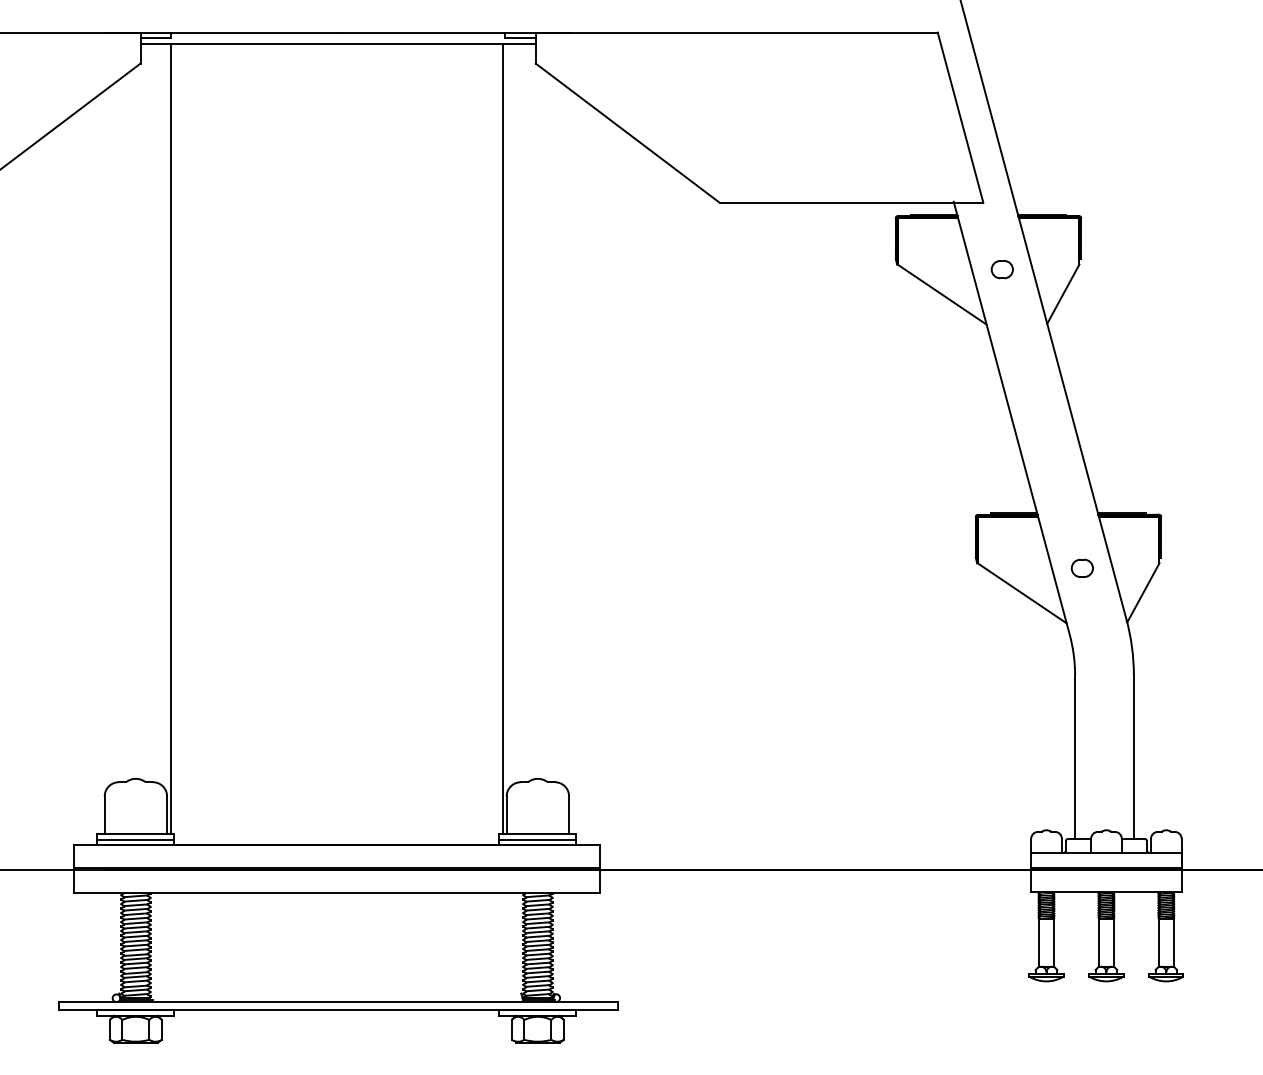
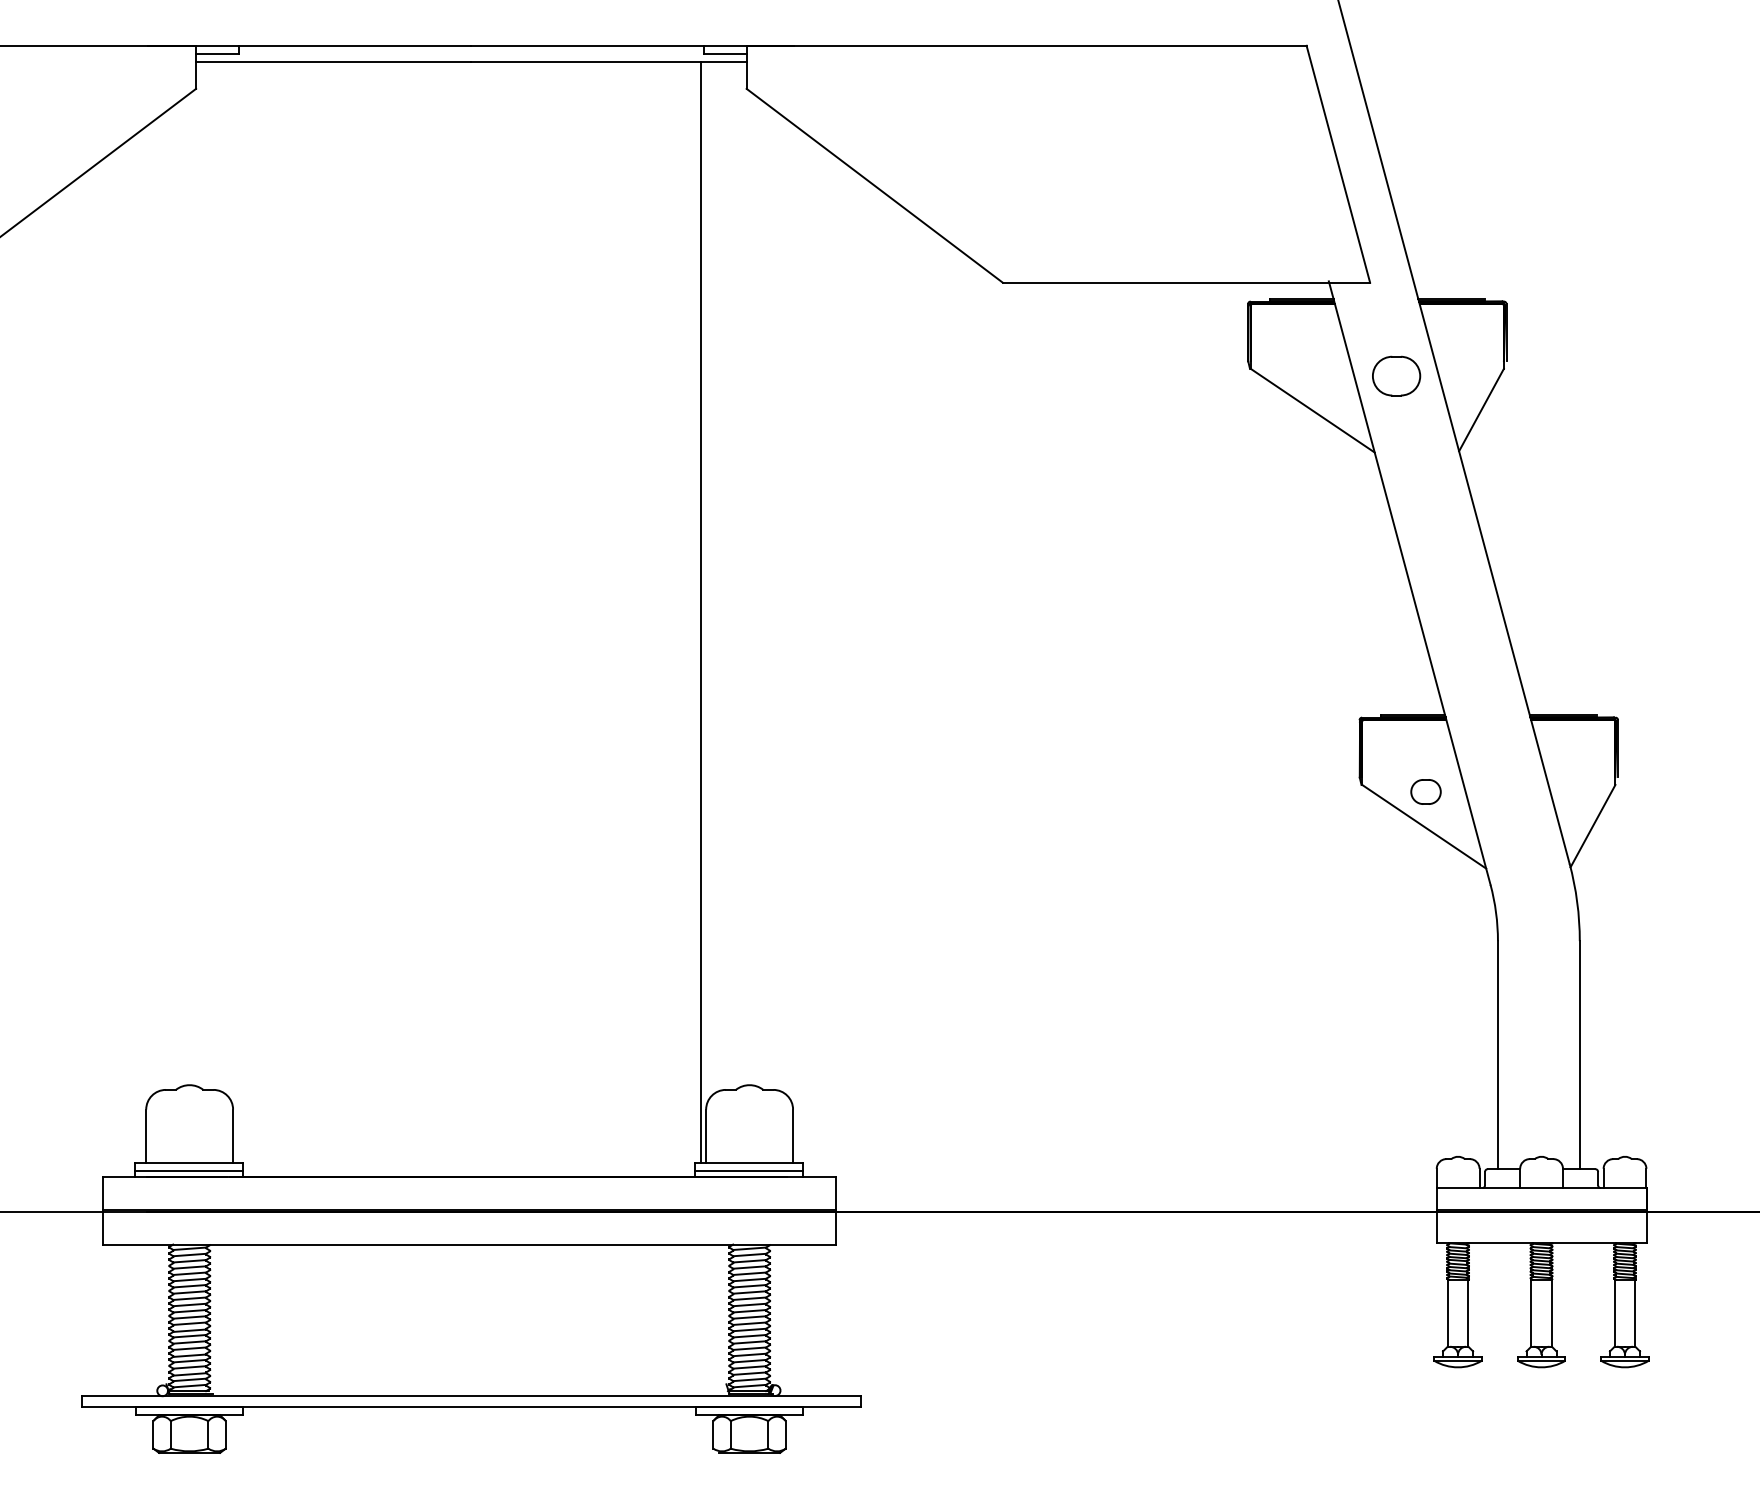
part: (1002, 269) -> (1396, 375), size x1.6
line: (170, 438) -> (238, 611), removed
part: (1081, 568) -> (1425, 791), moved

